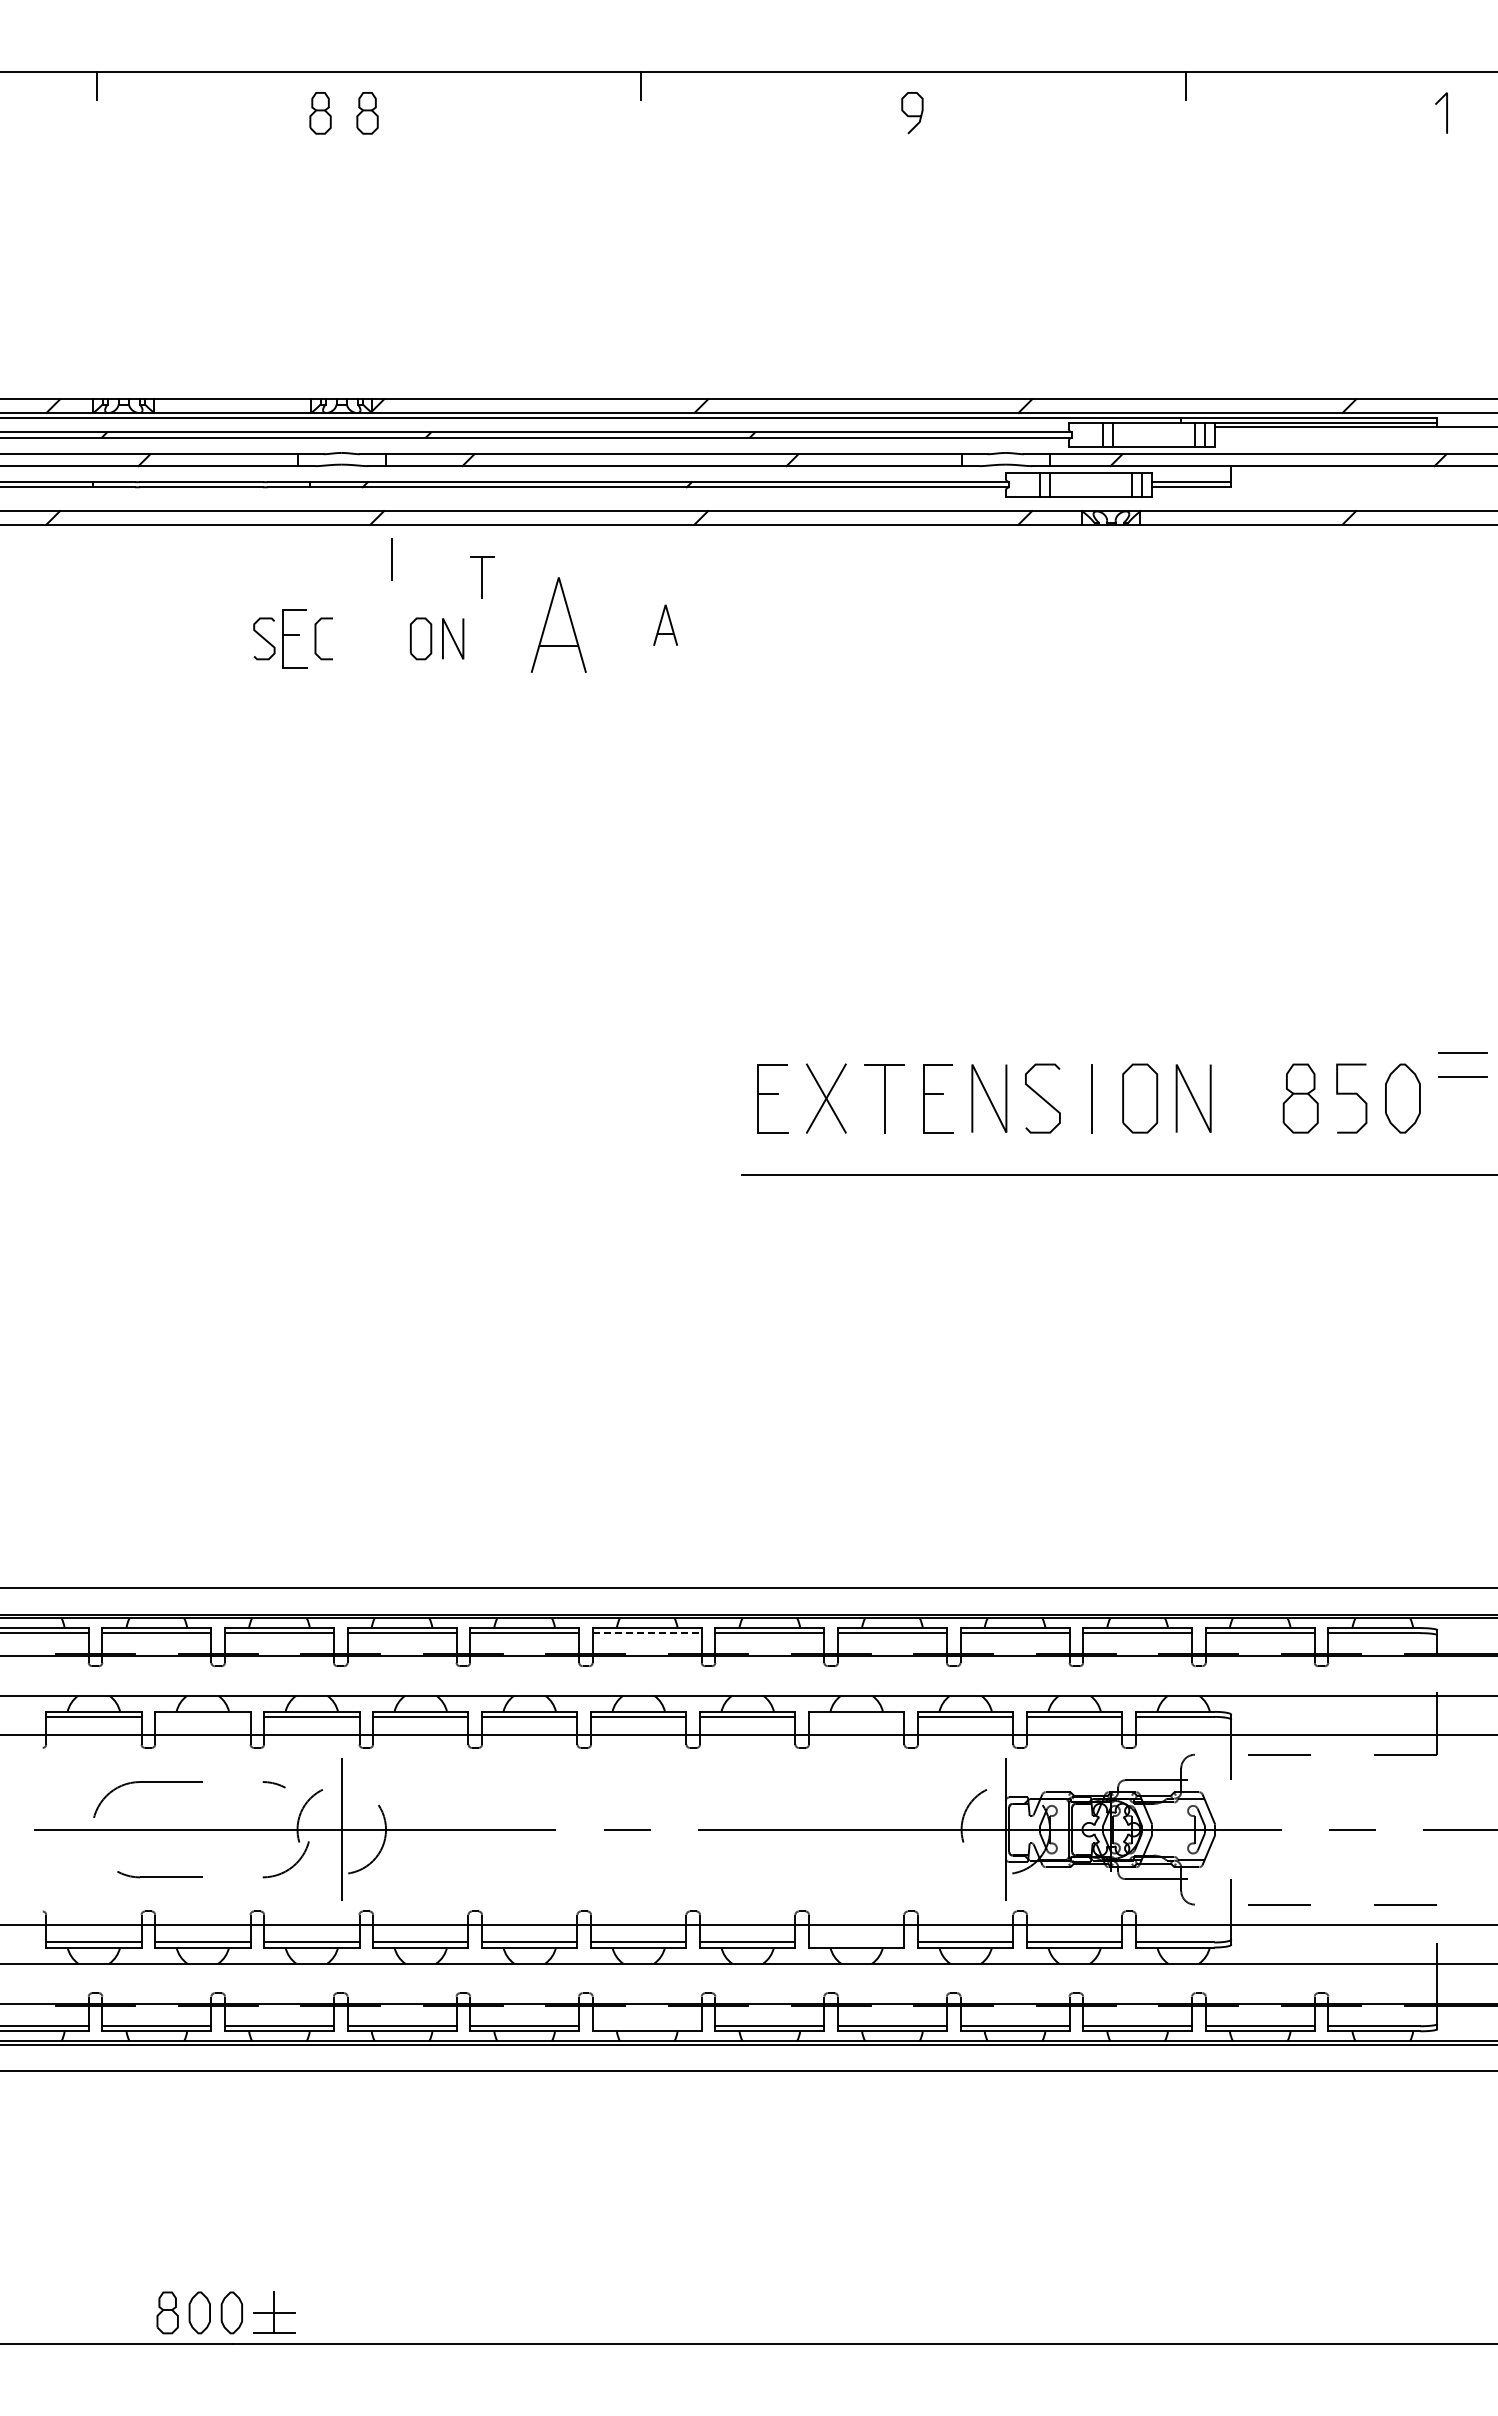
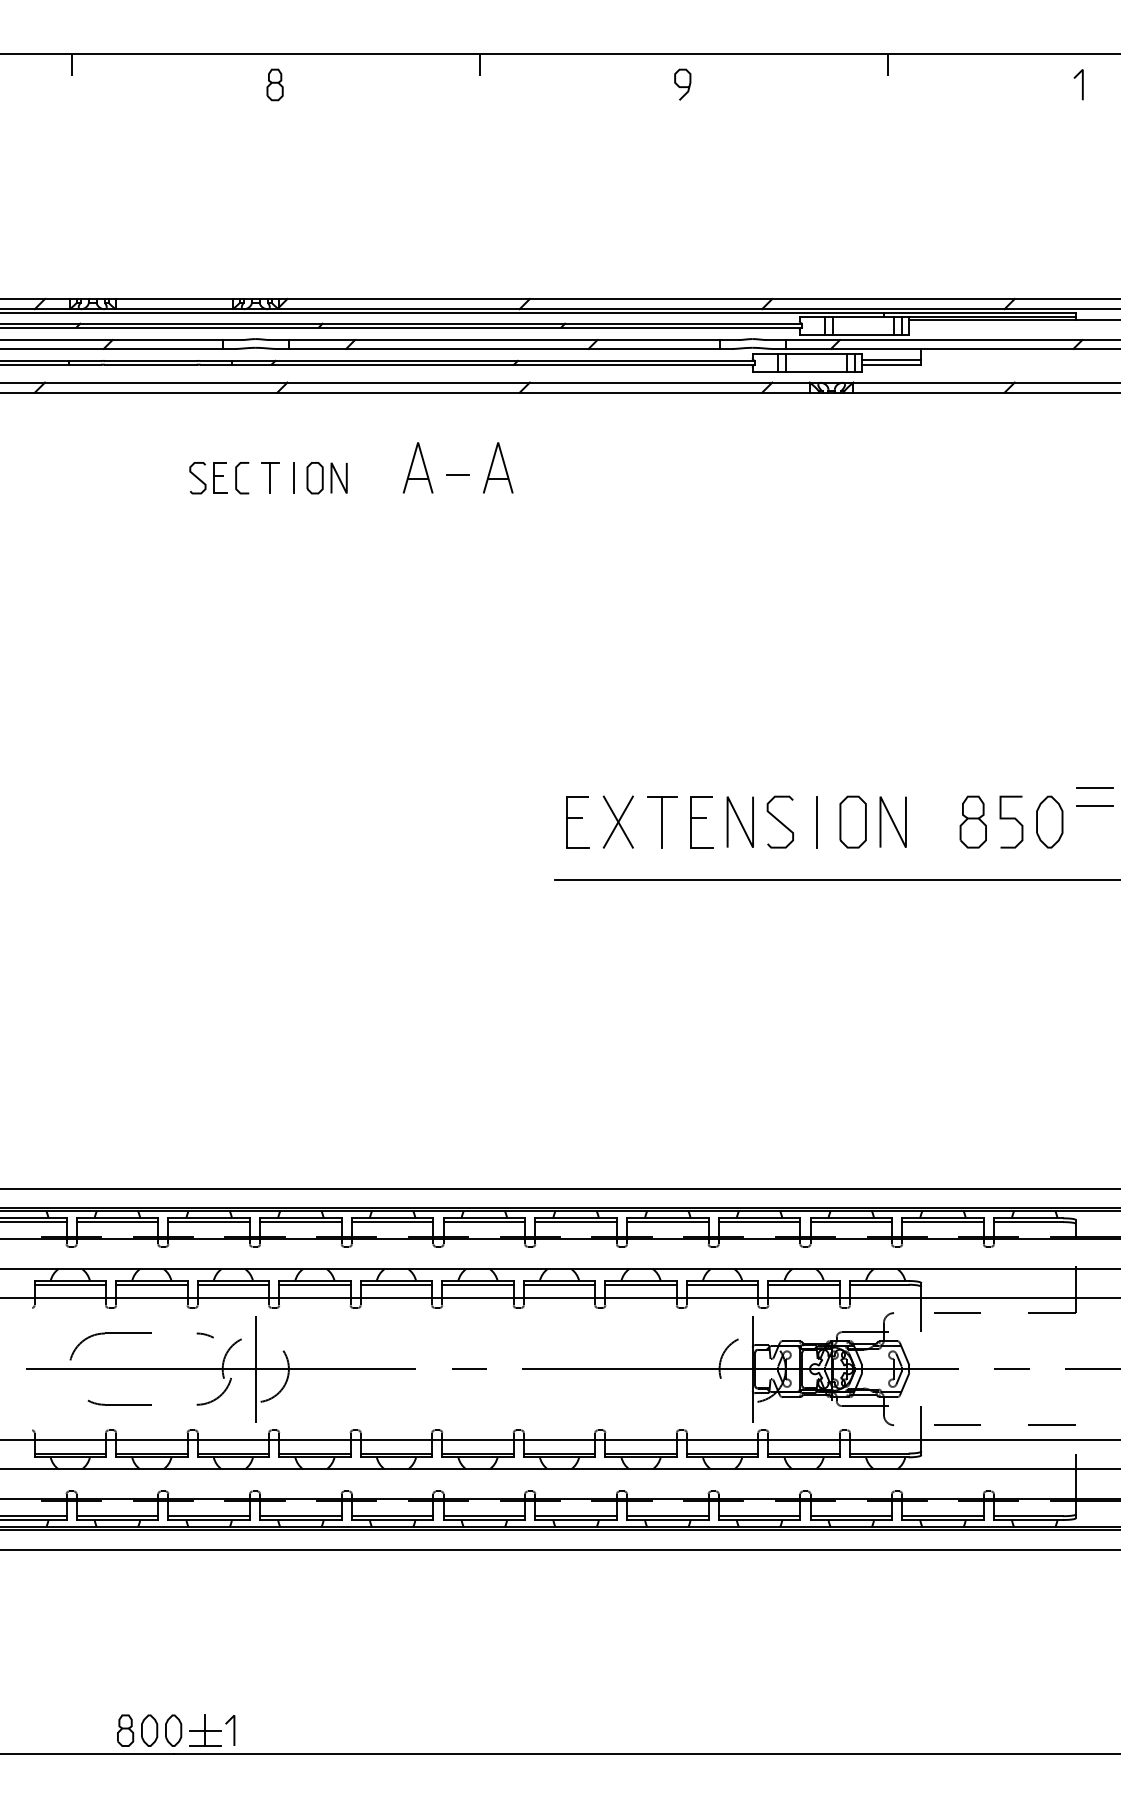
part: (320, 113) -> (239, 85), removed
line: (391, 559) -> (293, 477), moved
part: (482, 577) -> (270, 477), moved
part: (558, 625) -> (417, 468), size x0.71
part: (665, 625) -> (498, 468), size x1.67
line: (611, 634) -> (457, 474), added
part: (294, 638) -> (220, 477), size x0.71
line: (647, 1633) -> (484, 1222), dashed -> solid
line: (202, 1716) -> (151, 1284), added
line: (856, 1716) -> (640, 1284), added
line: (856, 1942) -> (640, 1453), added
line: (646, 2026) -> (483, 1516), added
line: (312, 2312) -> (233, 1730), added

